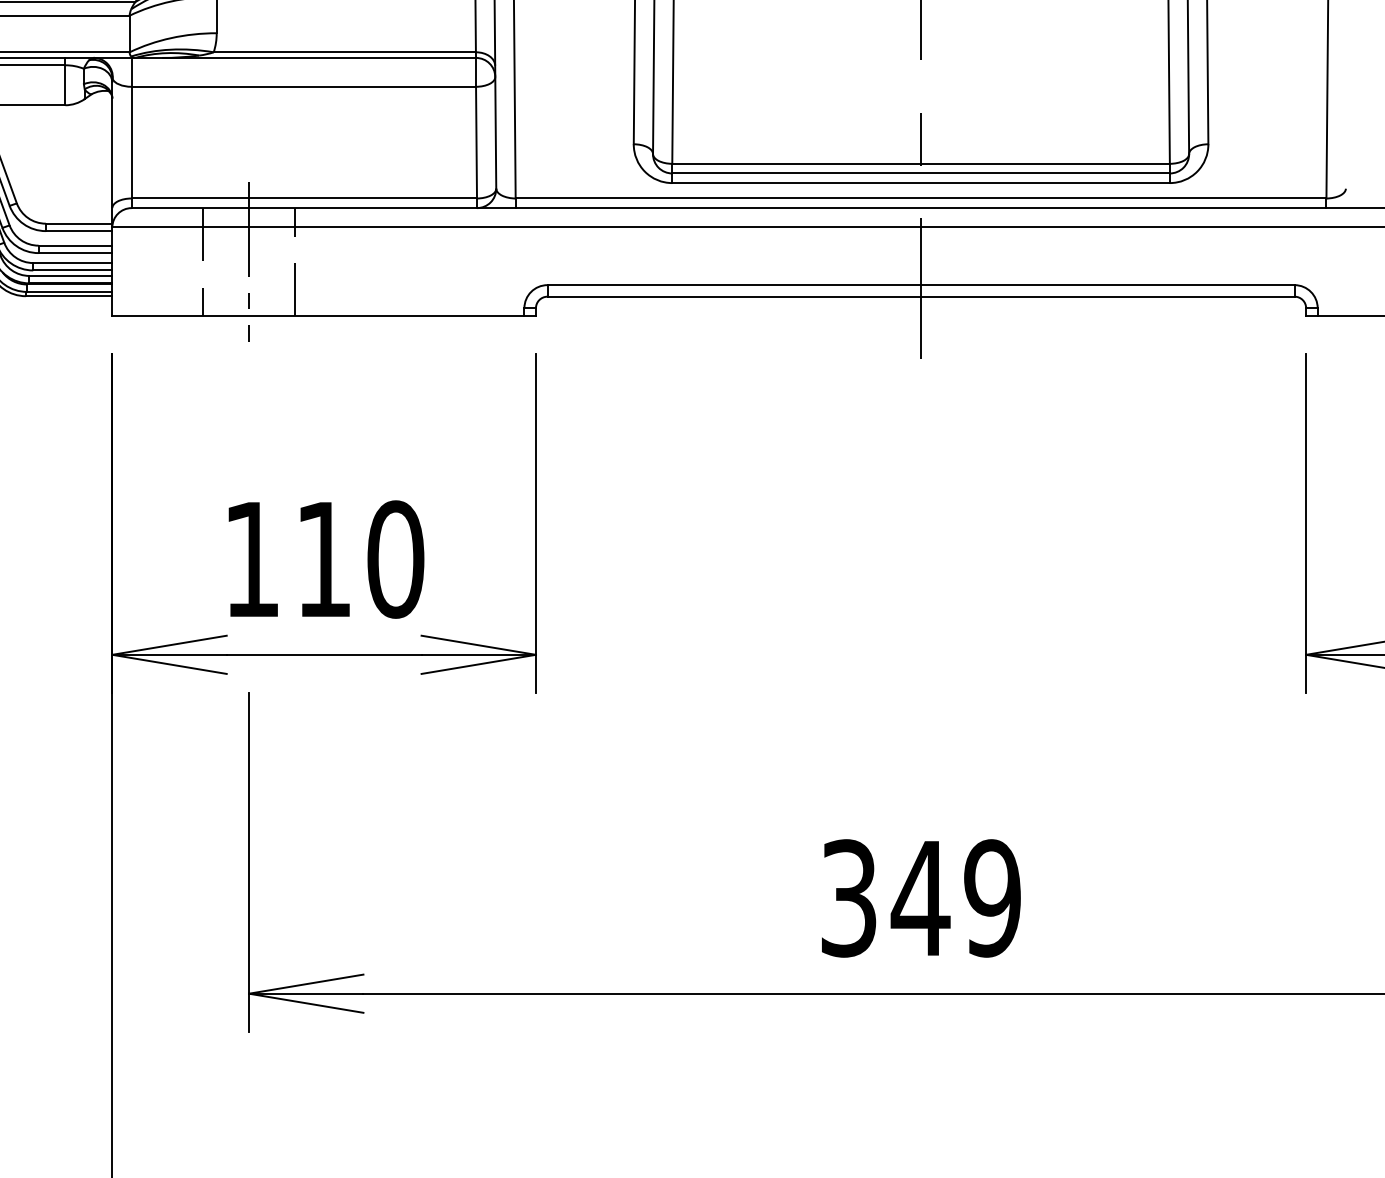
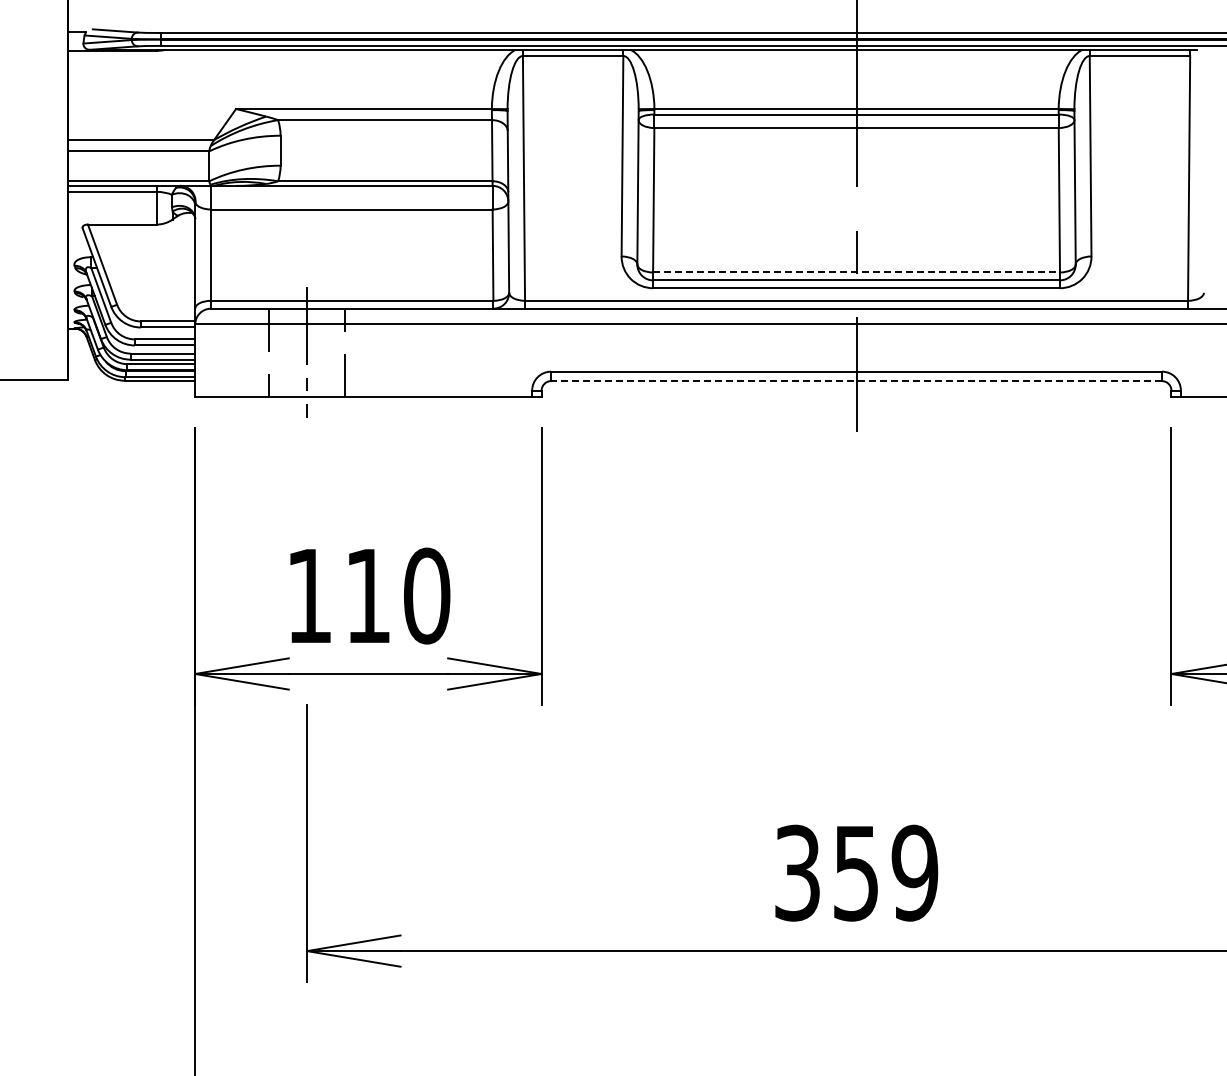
line: (922, 163) -> (857, 272), solid -> dashed
line: (921, 297) -> (856, 381), solid -> dashed
text: (919, 898) -> (855, 873), 349 -> 359

